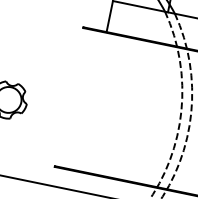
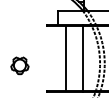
line: (107, 104) -> (65, 58), added
line: (143, 112) -> (82, 58), added

